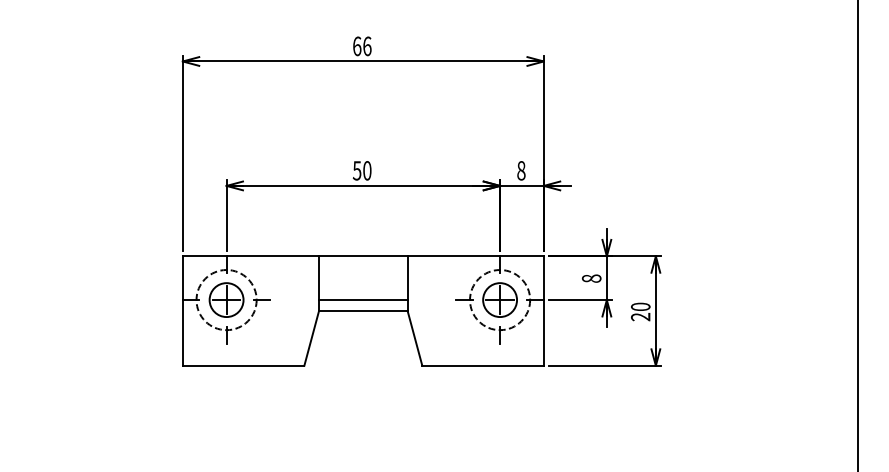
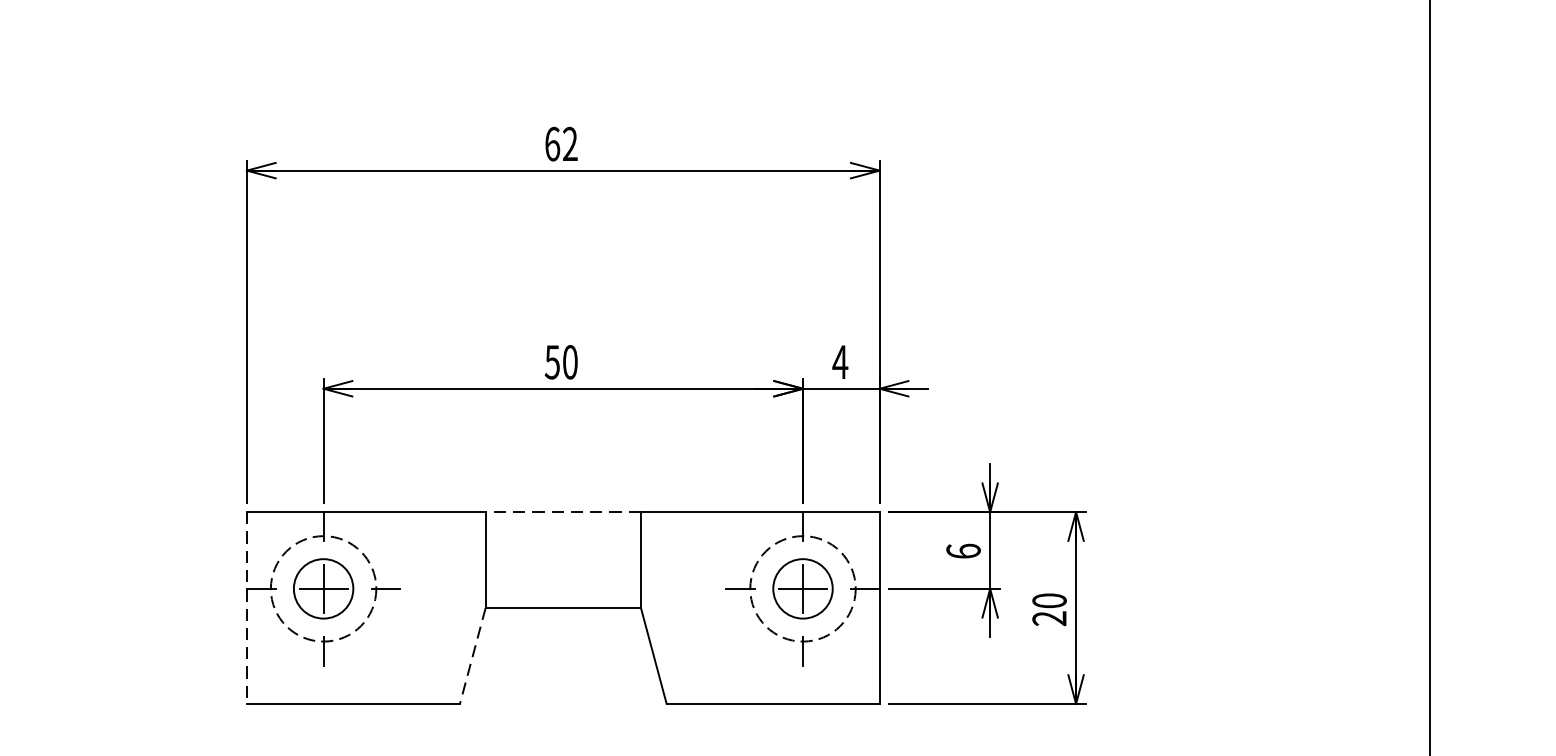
text: (367, 46) -> (570, 144), 66 -> 62
text: (520, 170) -> (838, 361), 8 -> 4
line: (362, 256) -> (561, 512), solid -> dashed
text: (591, 278) -> (963, 551), 8 -> 6
line: (363, 300) -> (563, 589), removed
line: (182, 311) -> (246, 608), solid -> dashed
line: (311, 338) -> (472, 656), solid -> dashed

